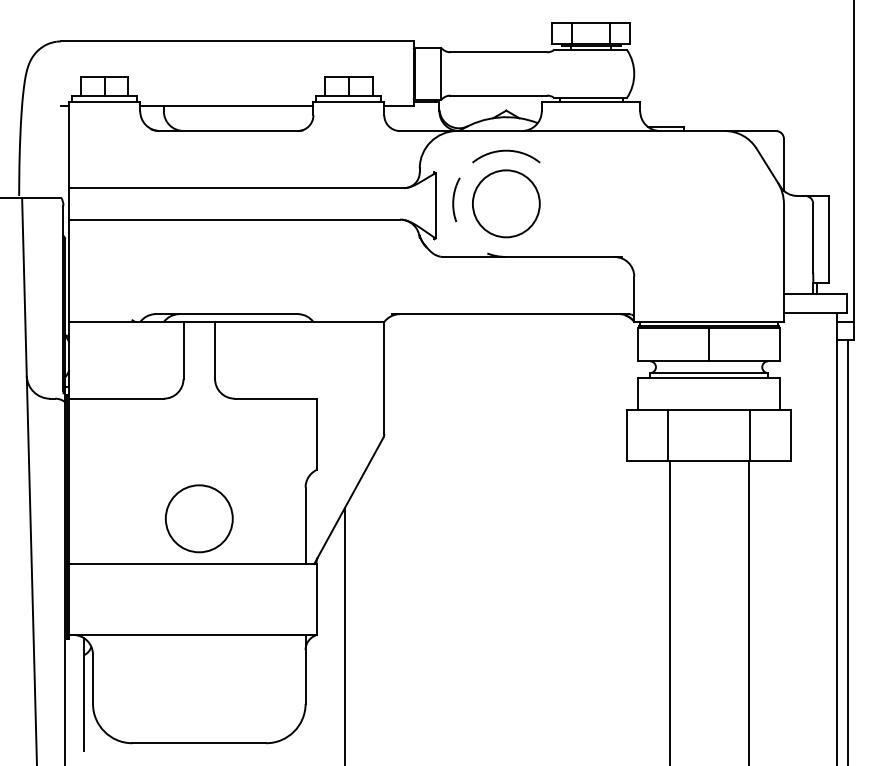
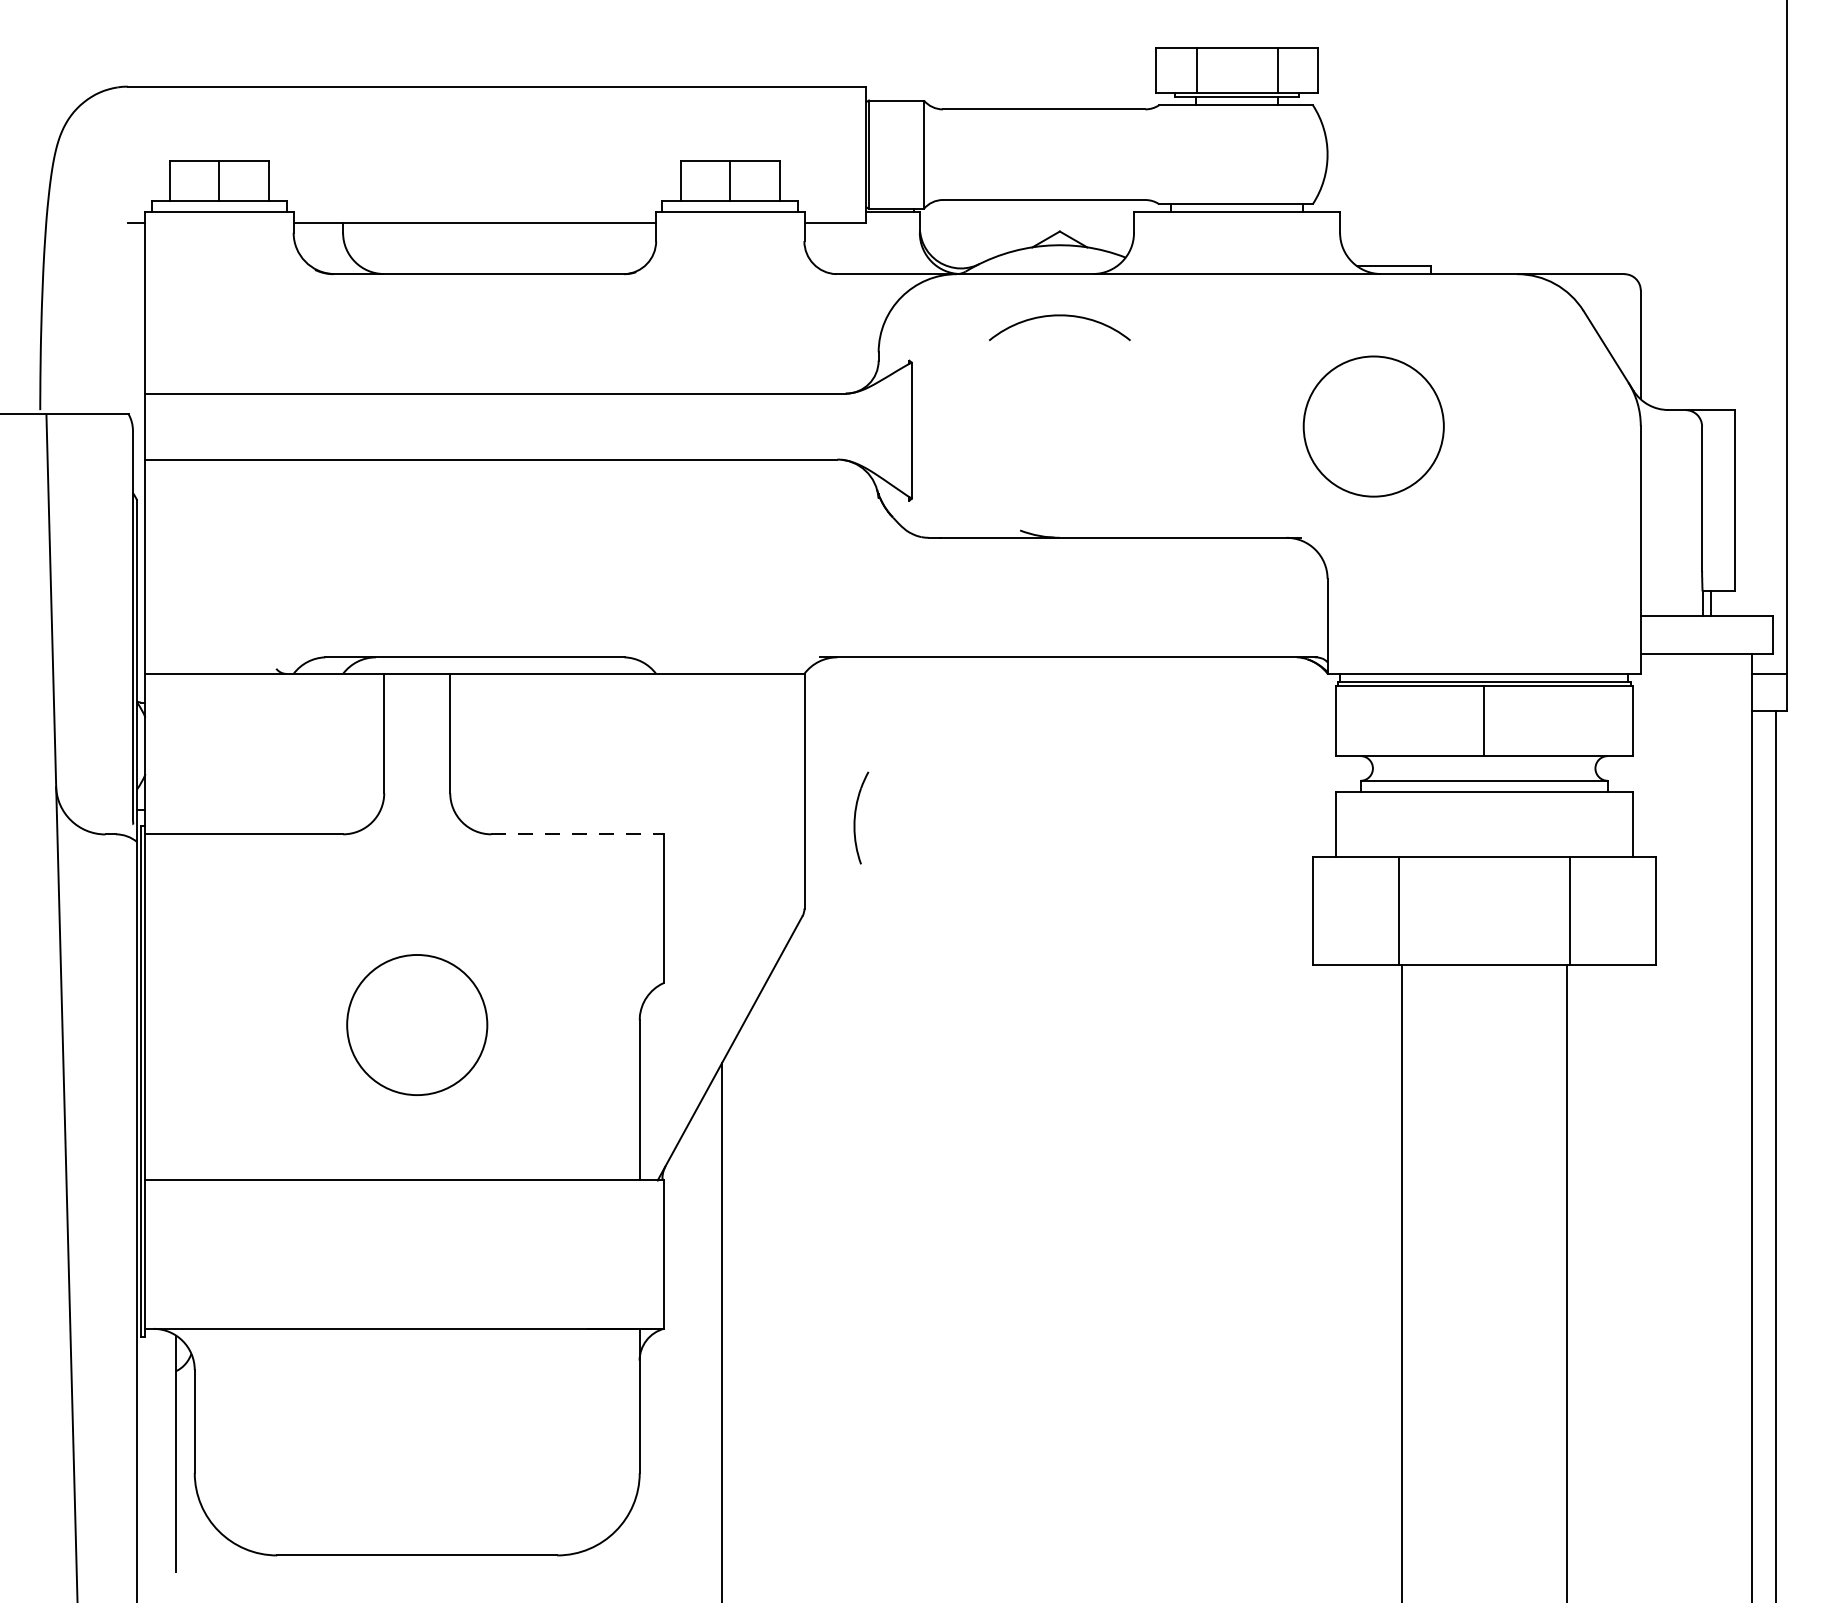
part: (456, 199) -> (861, 817), moved
circle: (506, 203) -> (1374, 425), moved
line: (276, 398) -> (578, 833), solid -> dashed
circle: (198, 518) -> (415, 1024), moved

